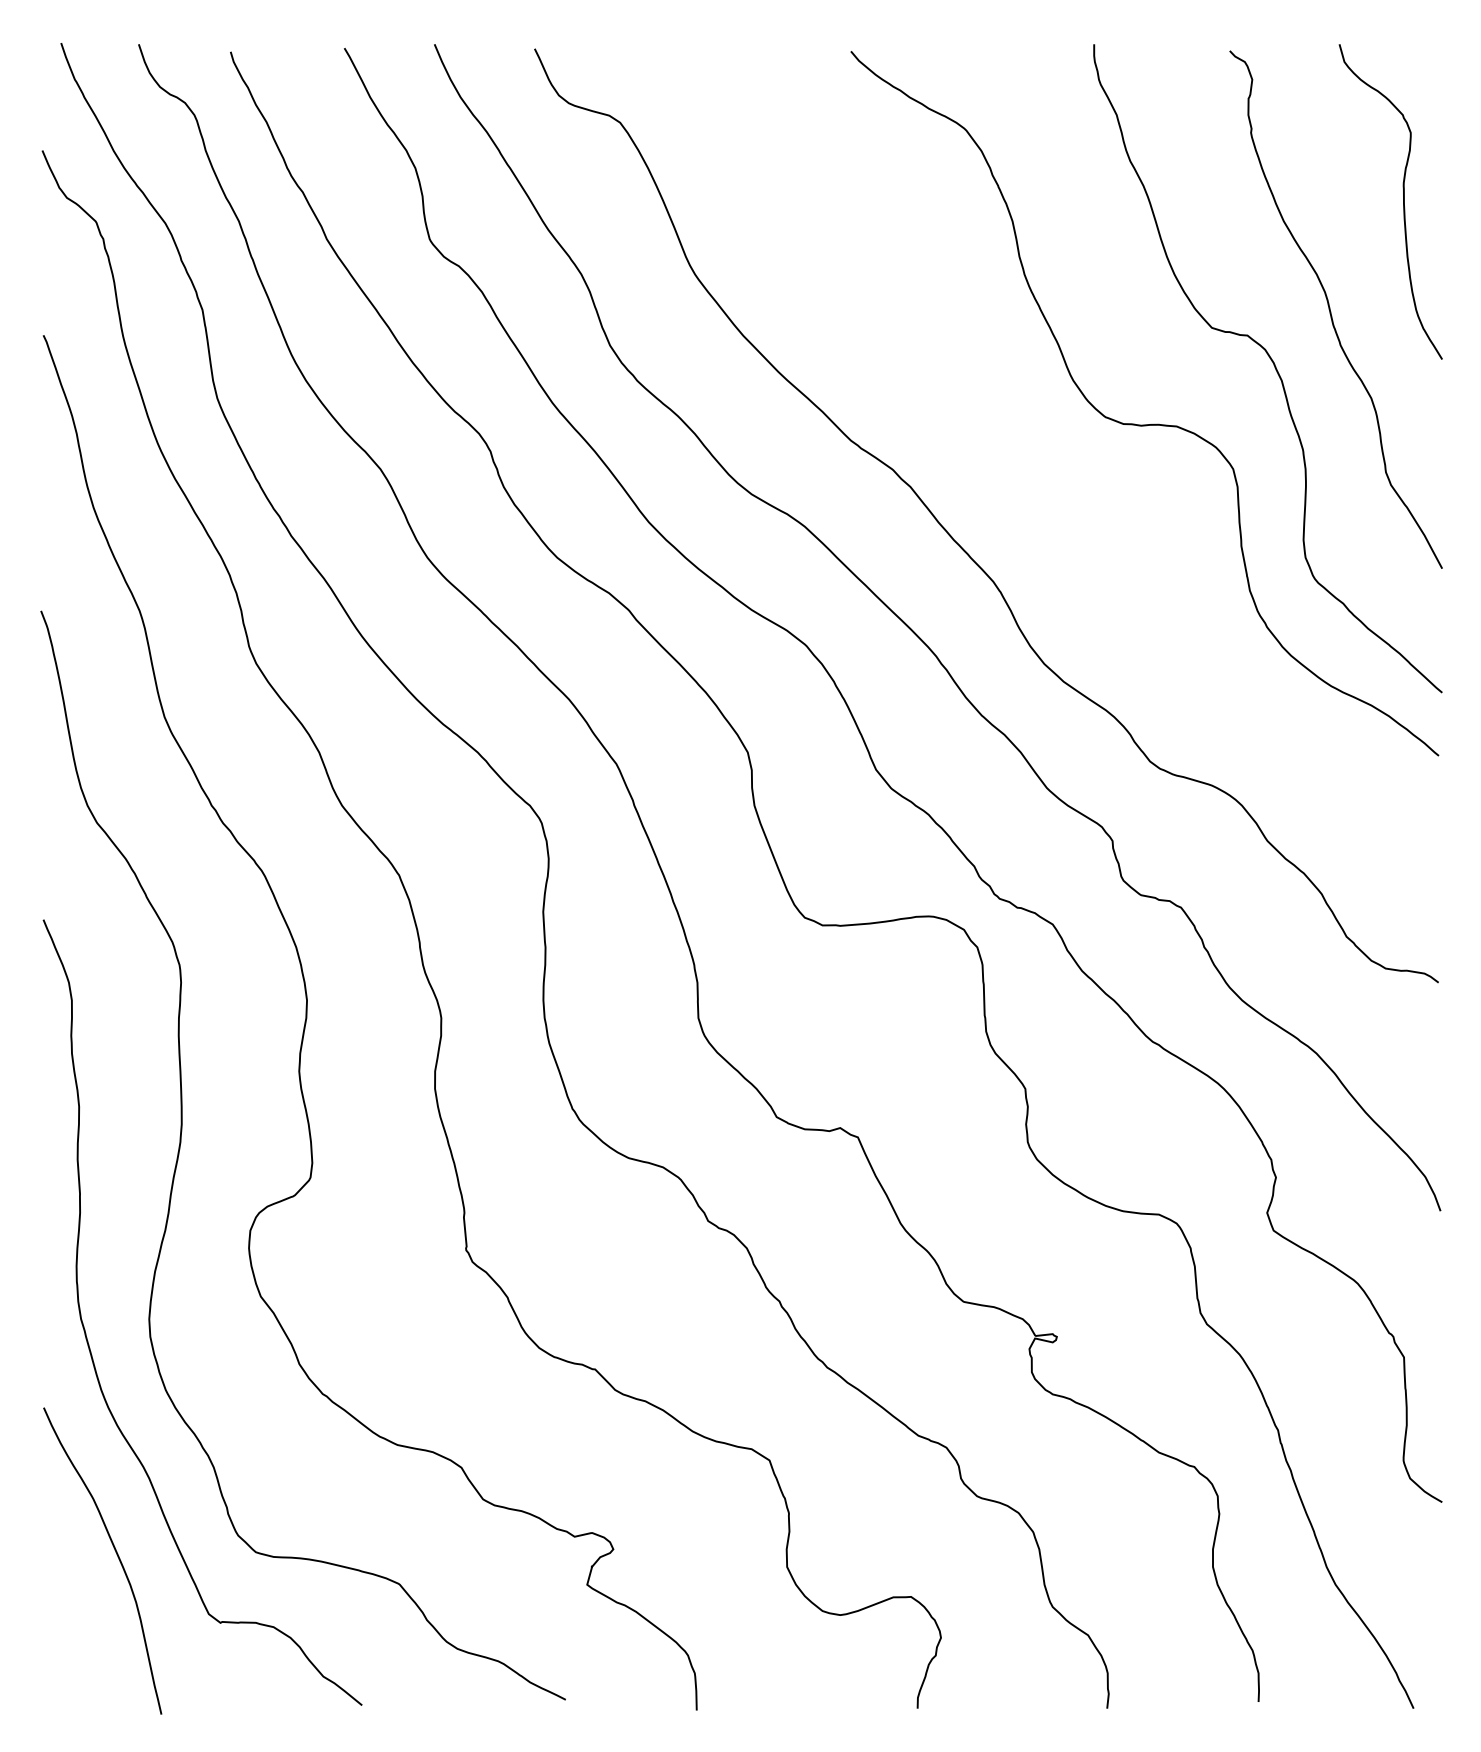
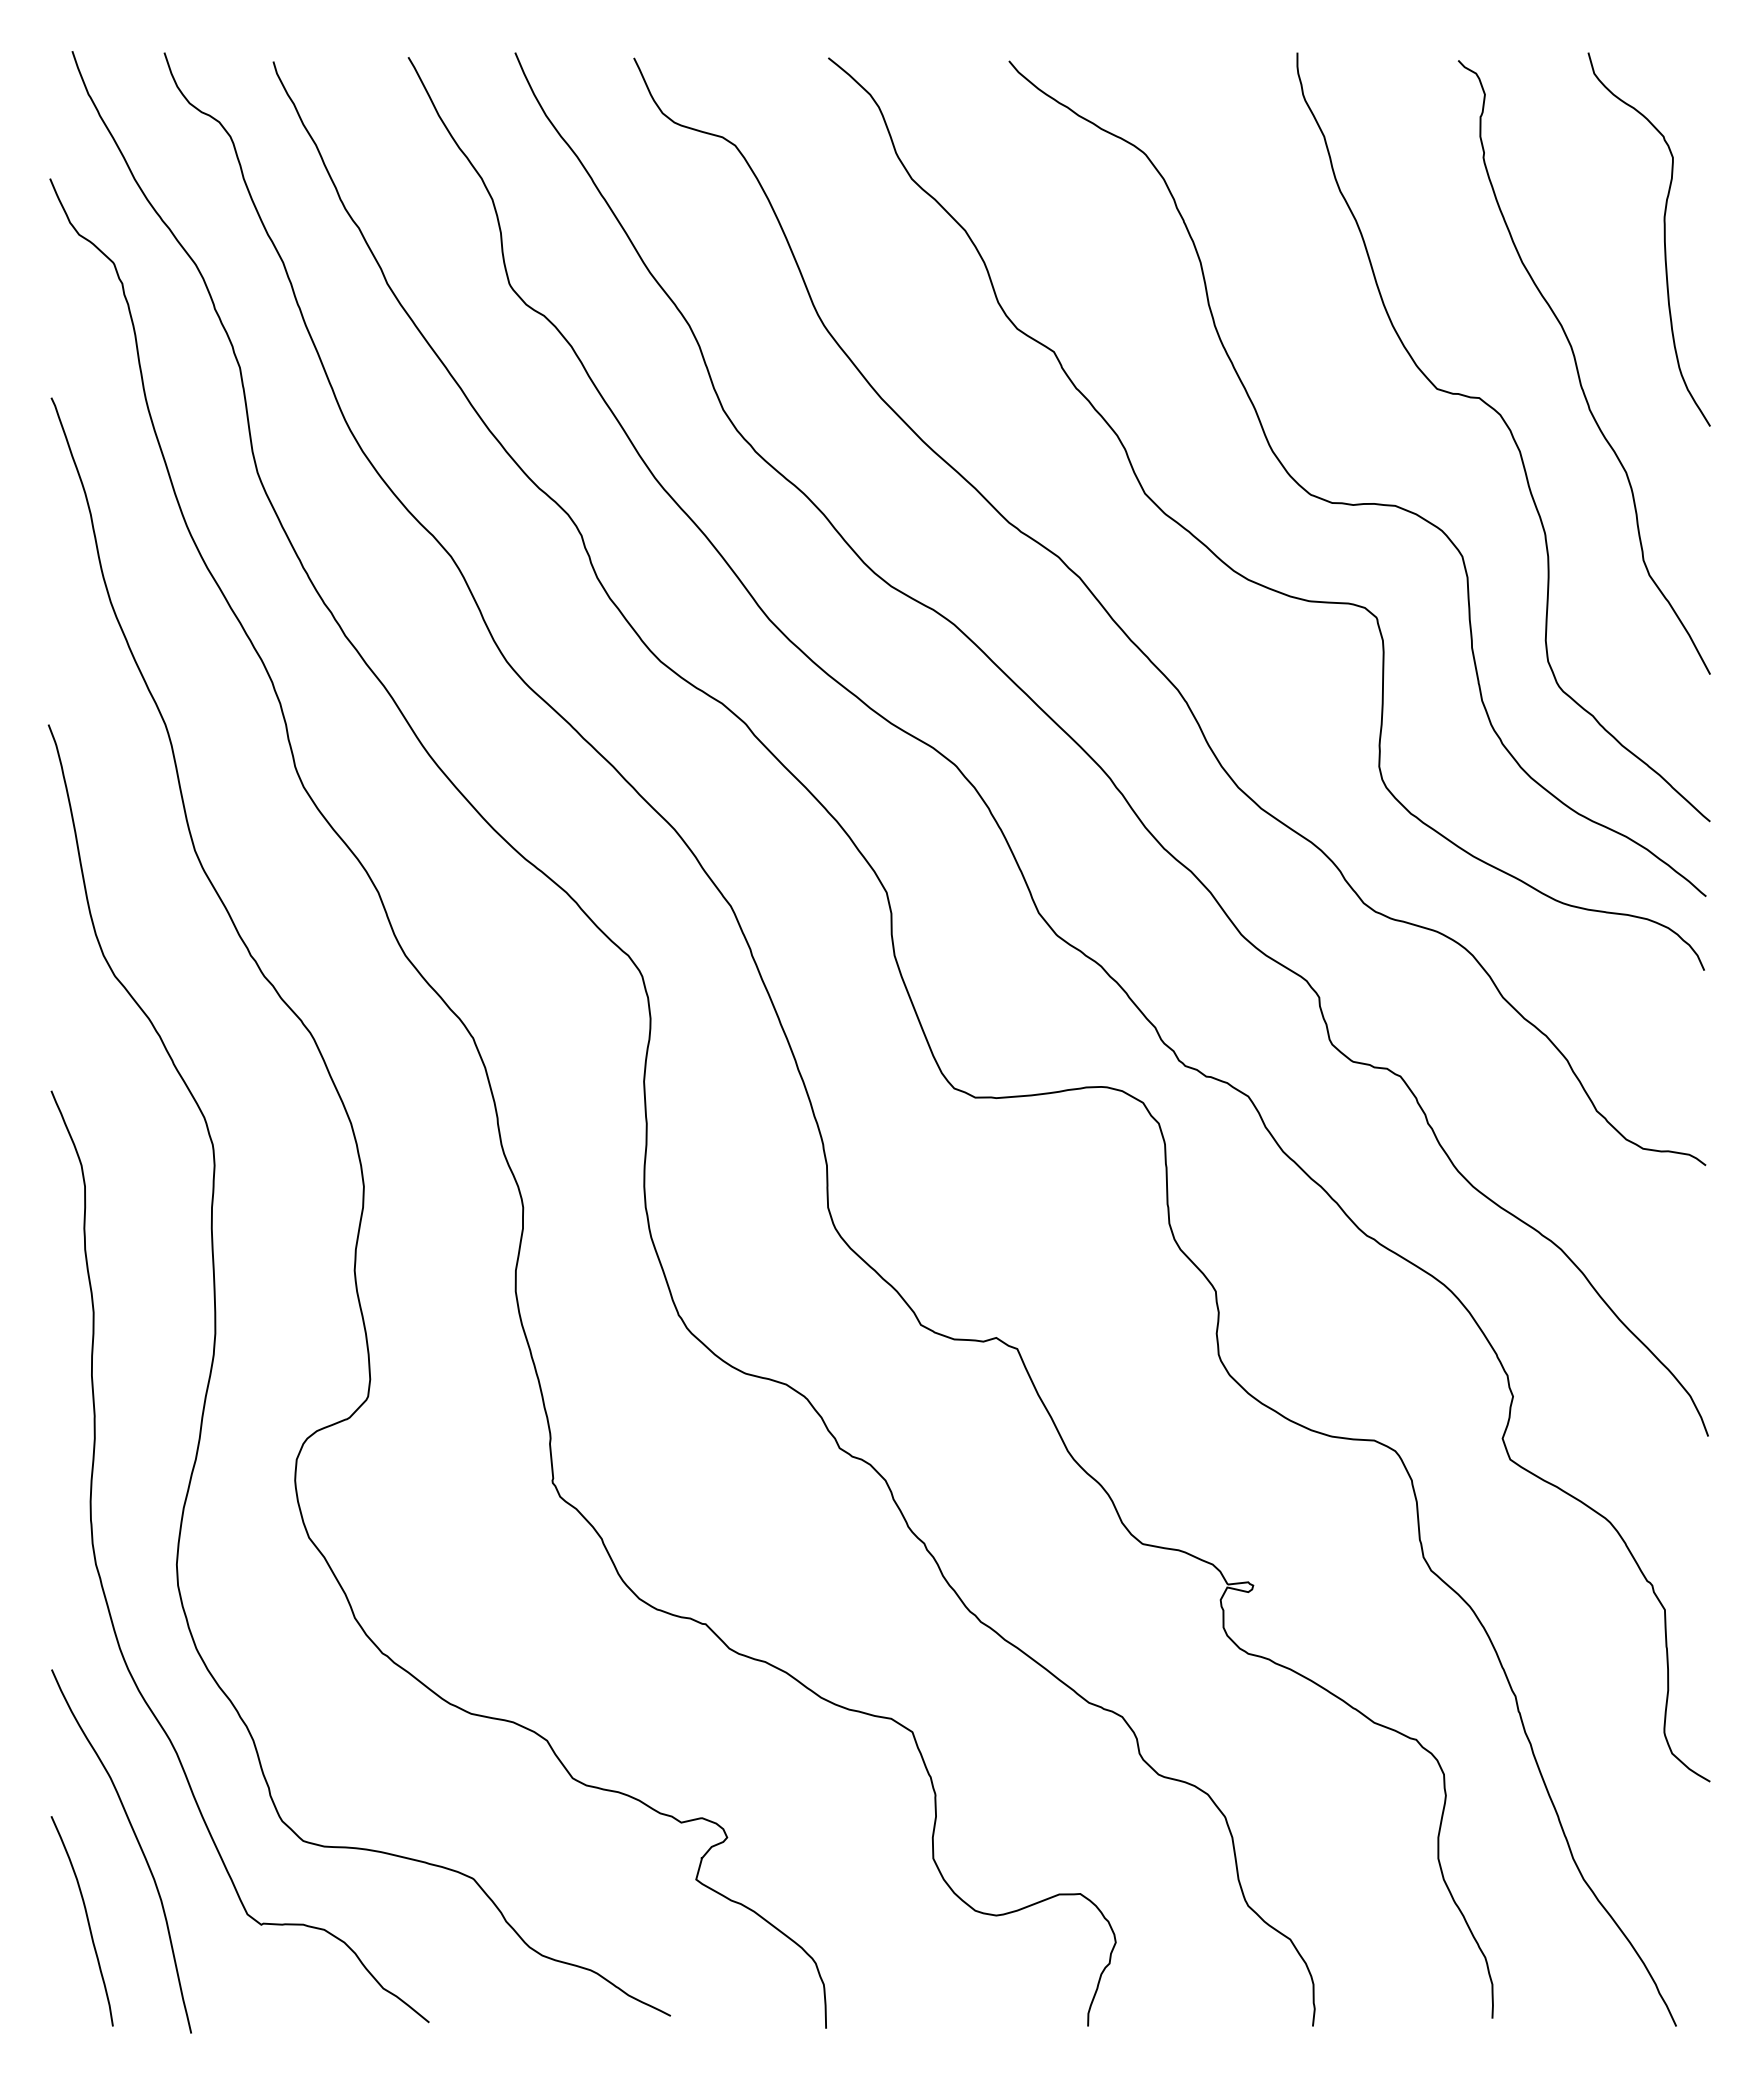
curve: (1033, 474) -> (1225, 562), added
curve: (73, 1617) -> (86, 1918), added

